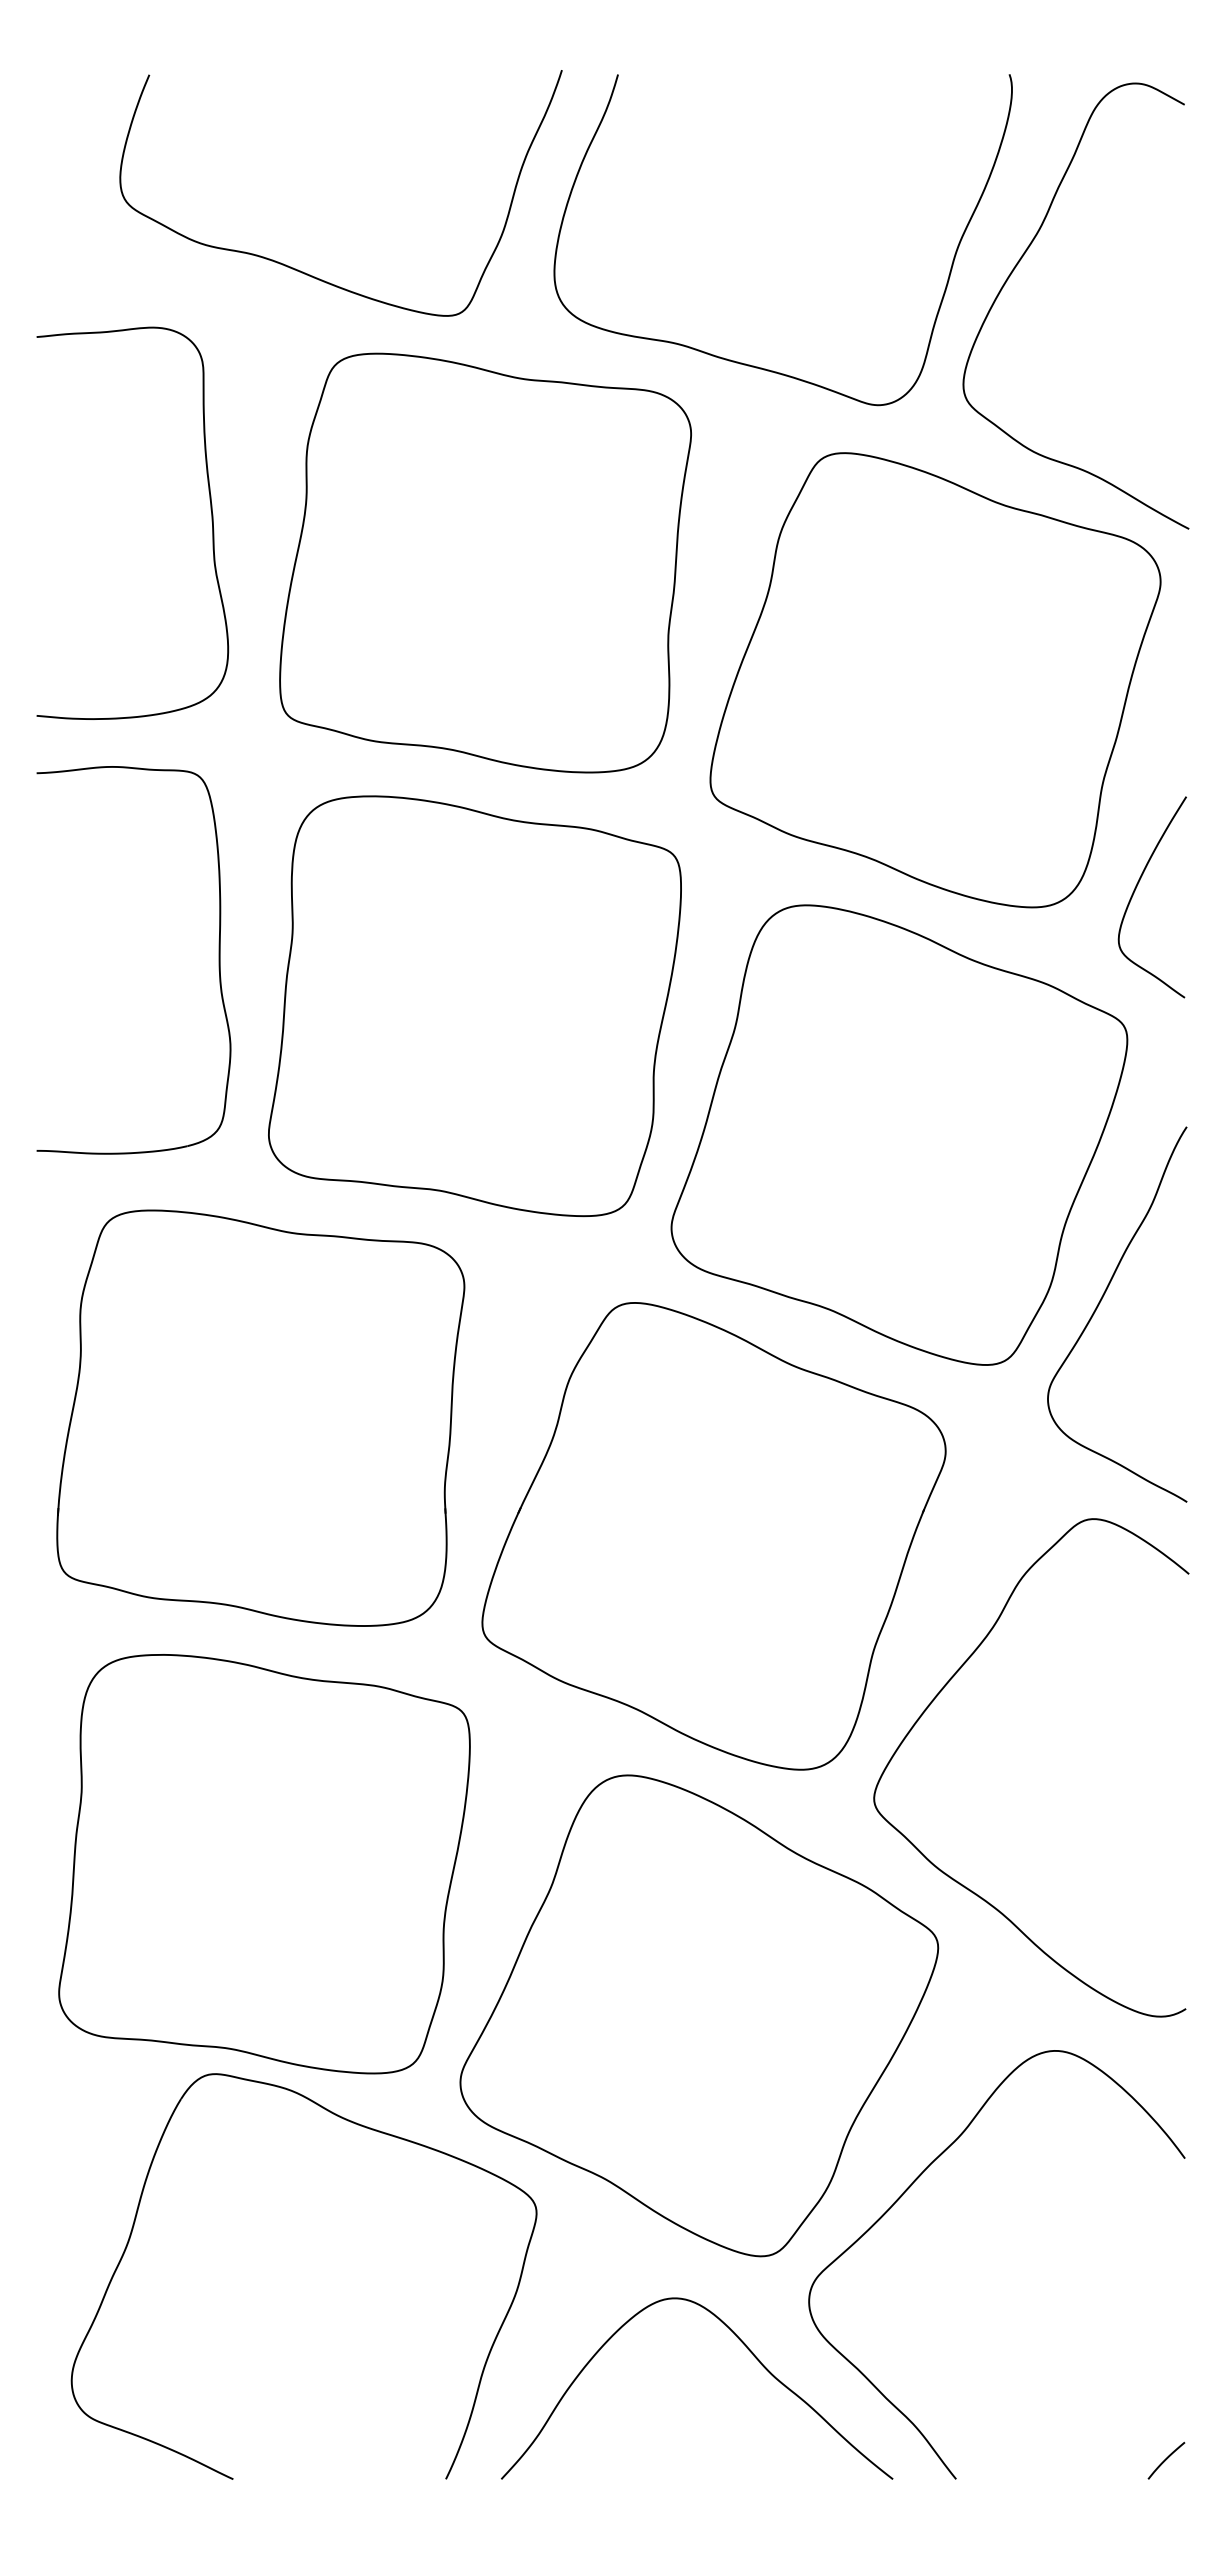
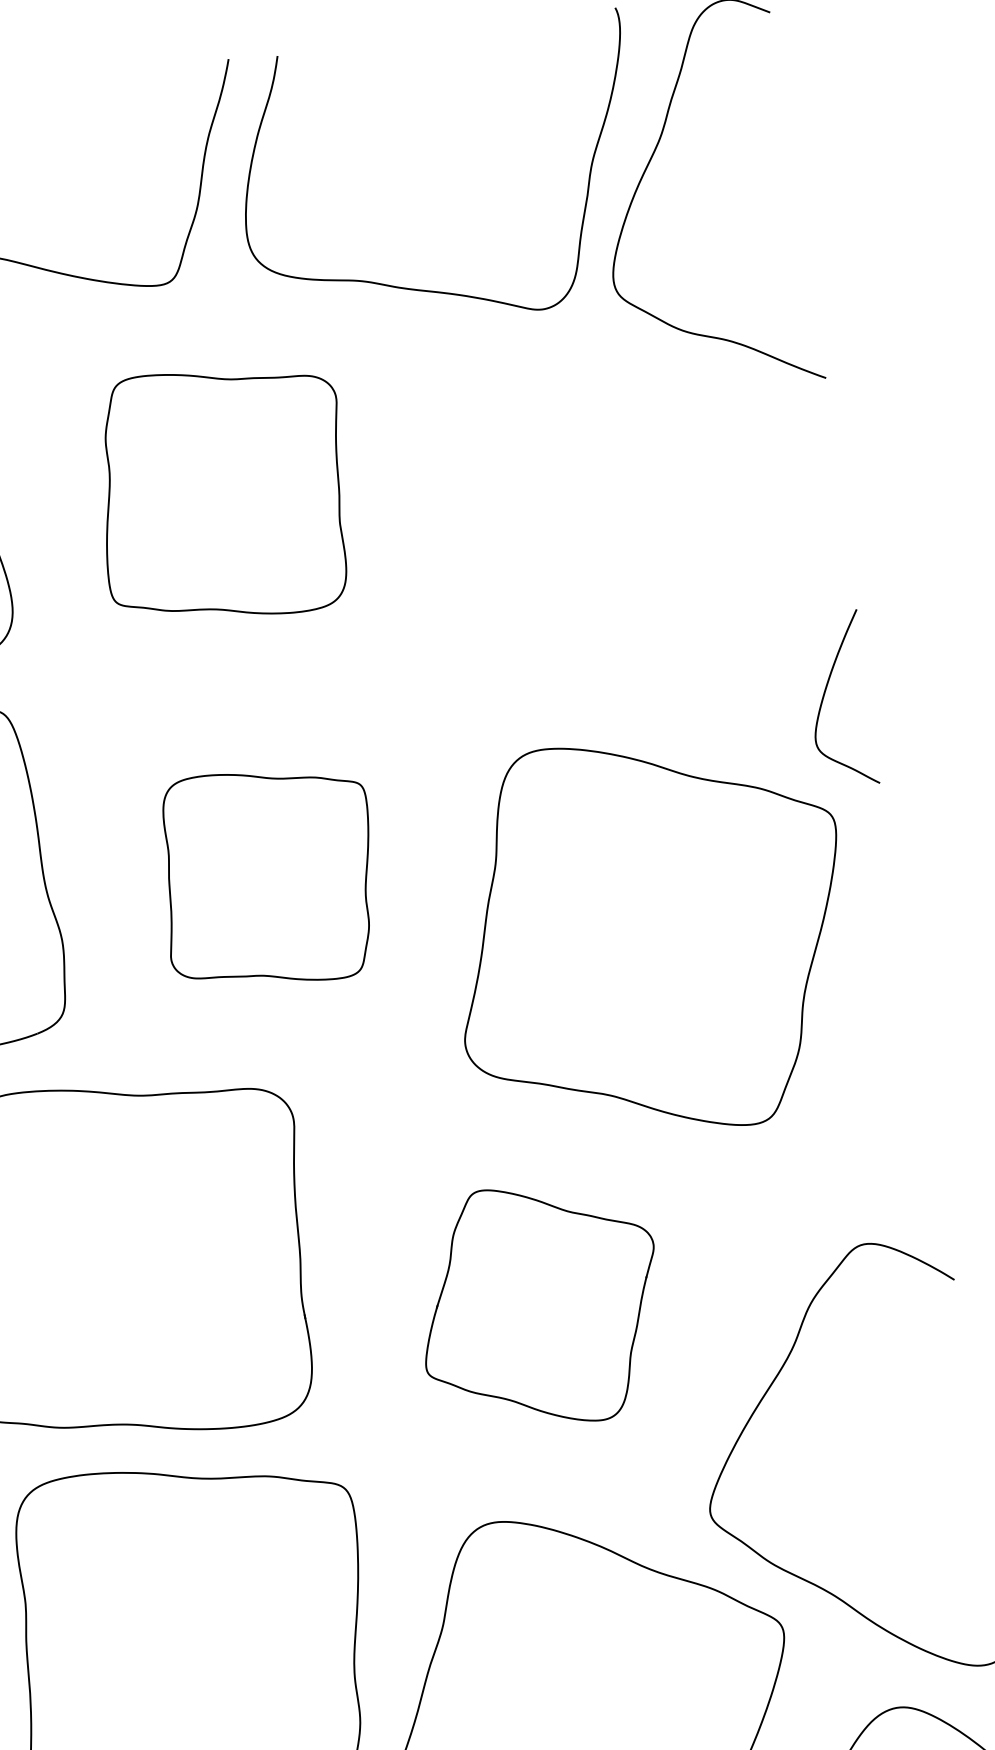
part: (485, 562) -> (223, 493), size x0.7
part: (935, 680) -> (625, 539), removed
part: (474, 1006) -> (268, 877), size x0.6
curve: (1099, 1305) -> (844, 1059), removed
part: (713, 1536) -> (539, 1305), size x0.6

